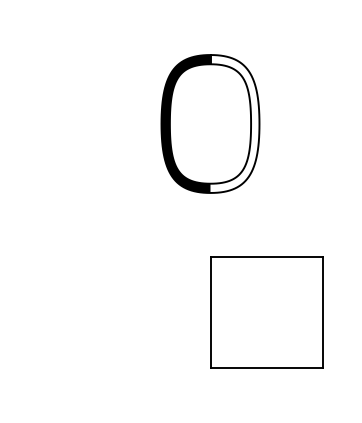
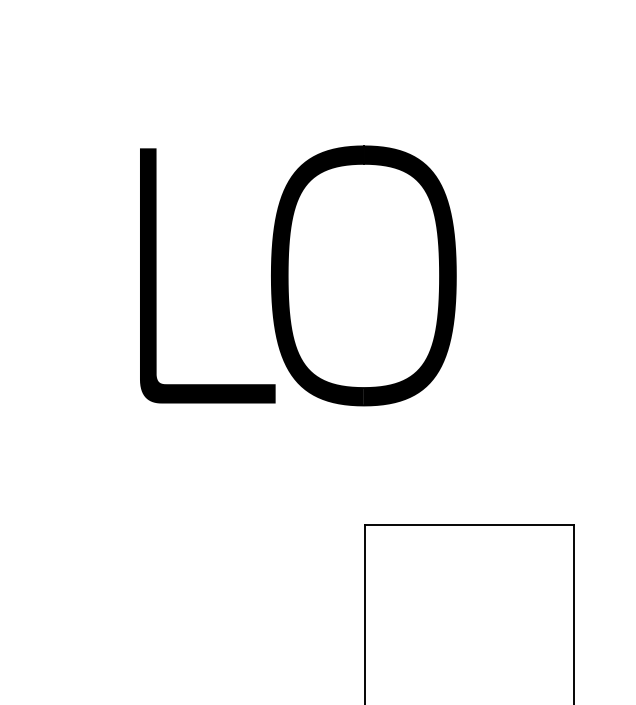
part: (100, 123) -> (157, 274), added
fill: (234, 123) -> (408, 274), added

